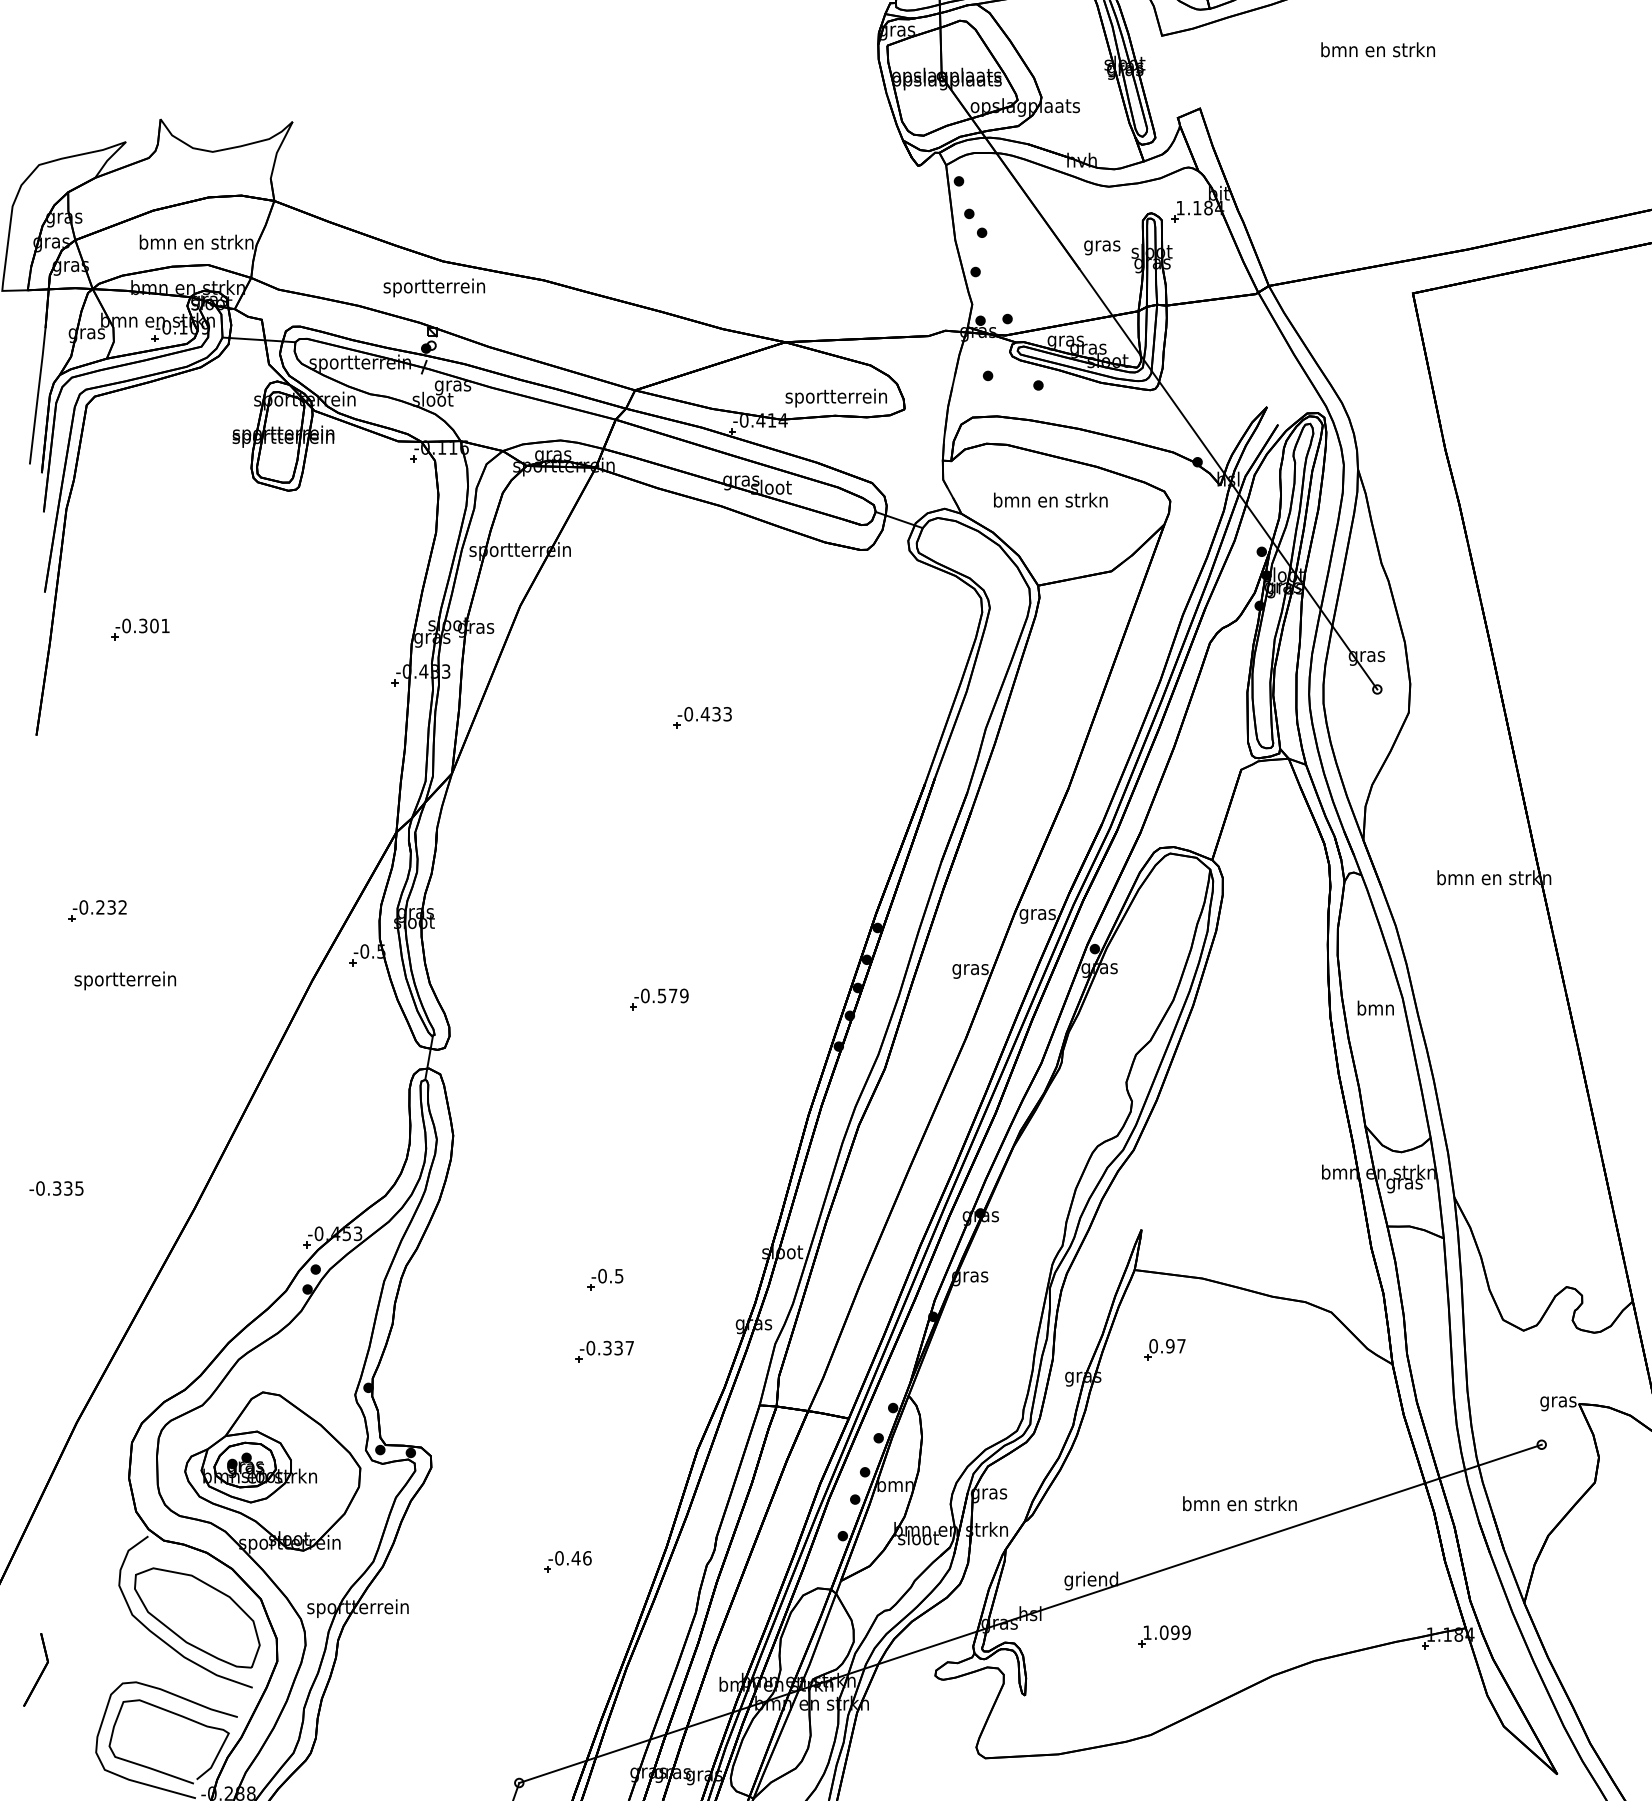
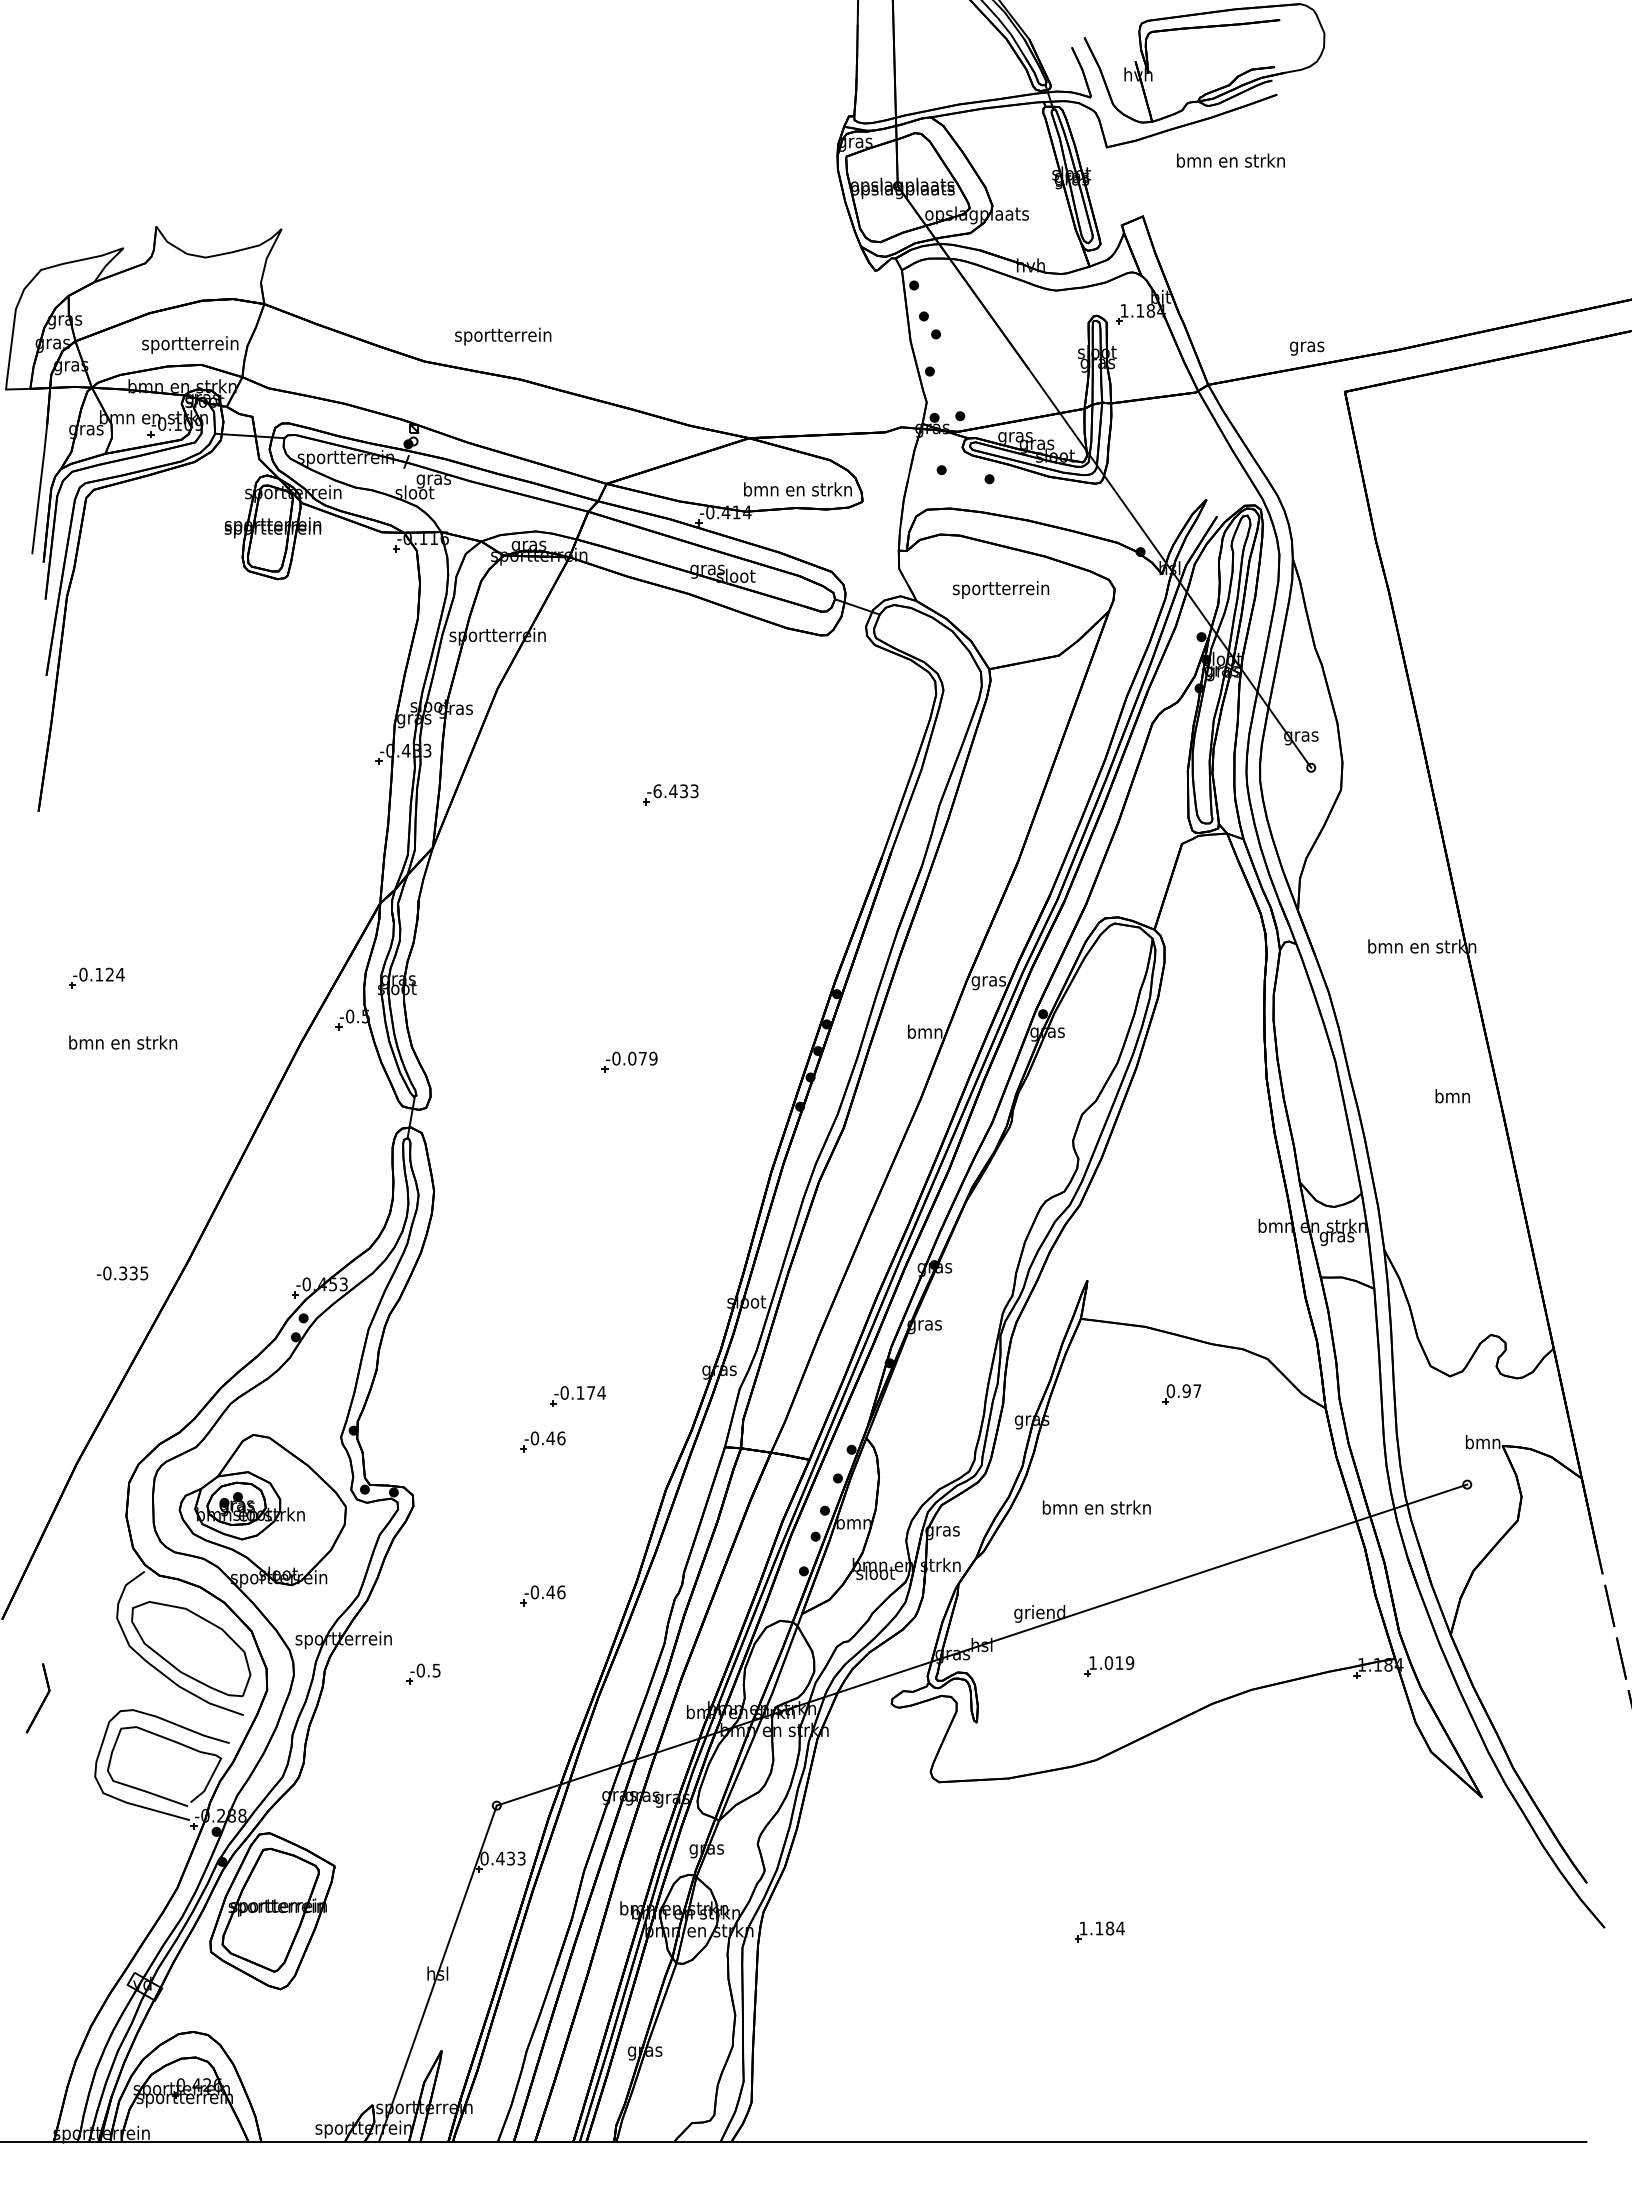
text: (1377, 49) -> (1230, 160), moved
text: (196, 243) -> (190, 344), bmn en strkn -> sportterrein
text: (1102, 247) -> (1307, 348), moved
text: (434, 287) -> (503, 336), moved
text: (836, 398) -> (797, 491), sportterrein -> bmn en strkn
text: (1051, 501) -> (1001, 589), bmn en strkn -> sportterrein
part: (139, 629) -> (136, 710), removed
text: (688, 713) -> (657, 790), -0.433 -> -6.433
text: (111, 907) -> (109, 974), -0.232 -> -0.124
text: (970, 969) -> (925, 1033), gras -> bmn
text: (125, 981) -> (123, 1044), sportterrein -> bmn en strkn
text: (662, 995) -> (632, 1058), -0.579 -> -0.079
text: (1375, 1008) -> (1452, 1096), moved
text: (56, 1188) -> (122, 1273), moved
part: (605, 1279) -> (423, 1673), moved
text: (619, 1347) -> (591, 1392), -0.337 -> -0.174
part: (1164, 1349) -> (1181, 1394), moved
part: (567, 1399) -> (542, 1441), added
text: (1558, 1401) -> (1483, 1443), gras -> bmn
text: (1239, 1503) -> (1096, 1507), moved
text: (1175, 1632) -> (1119, 1662), 1.099 -> 1.019

